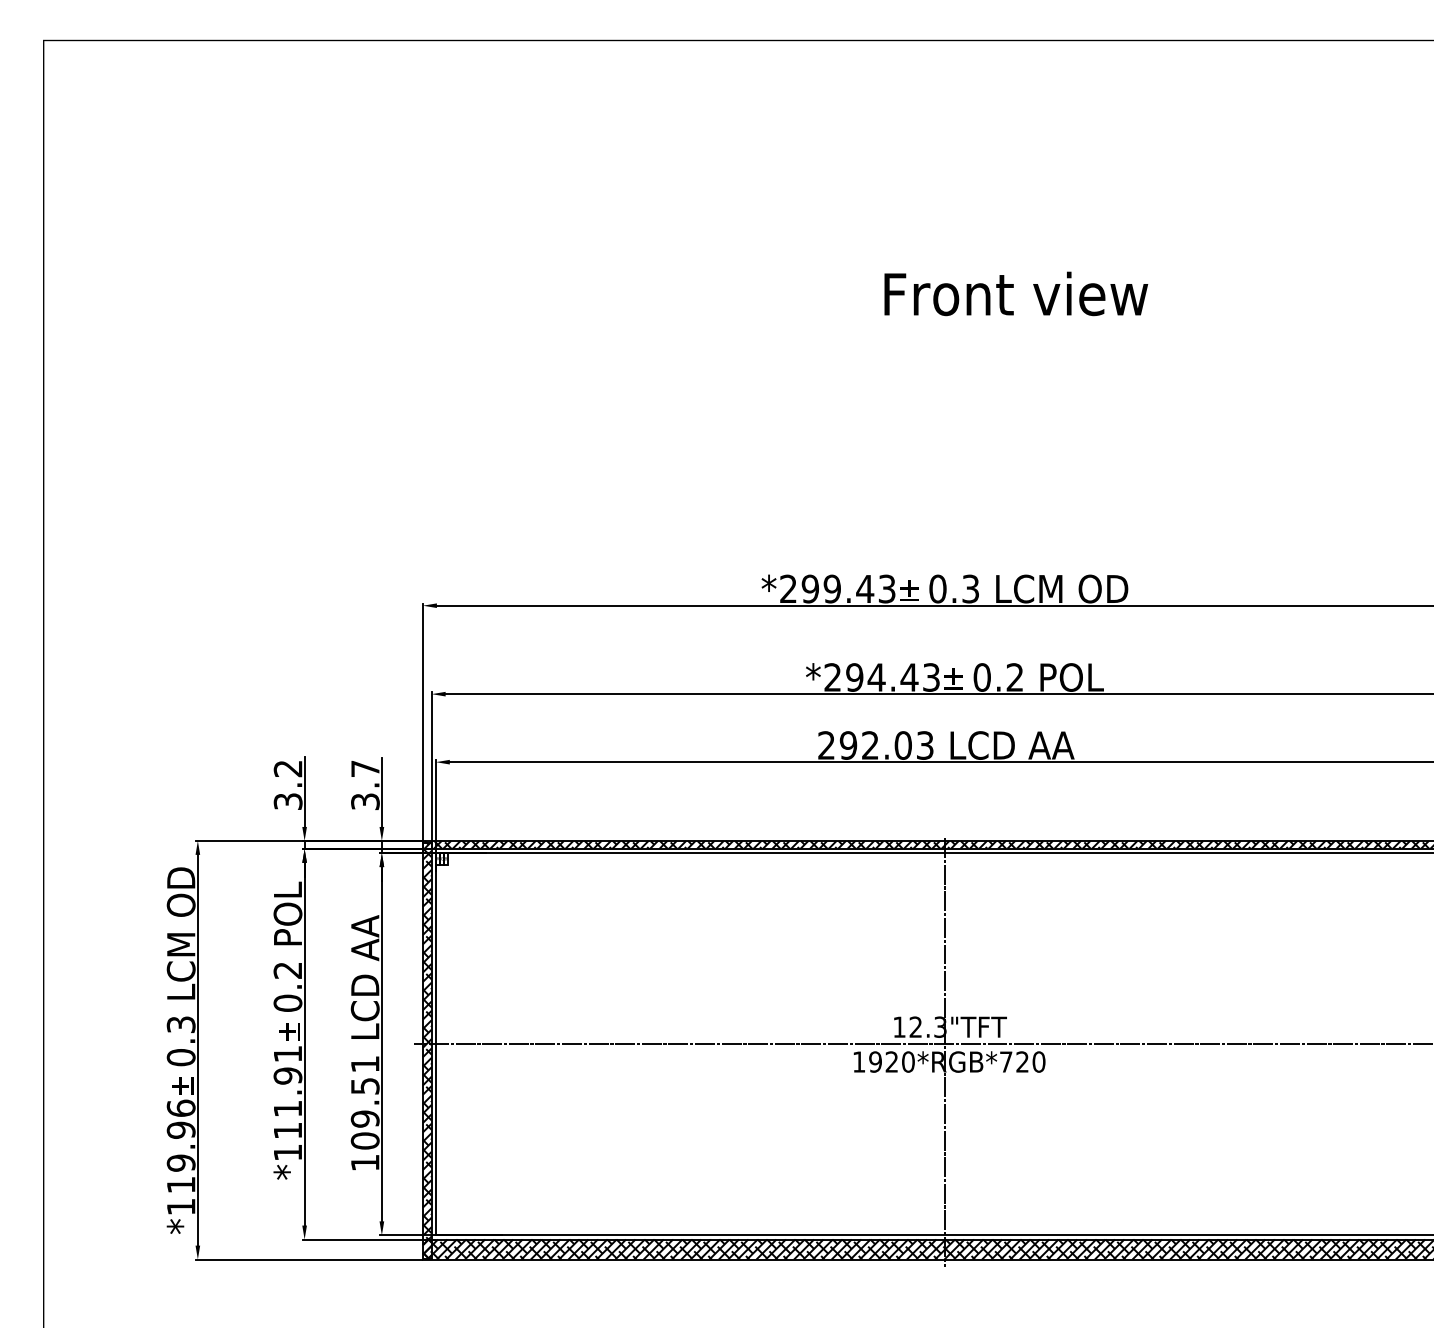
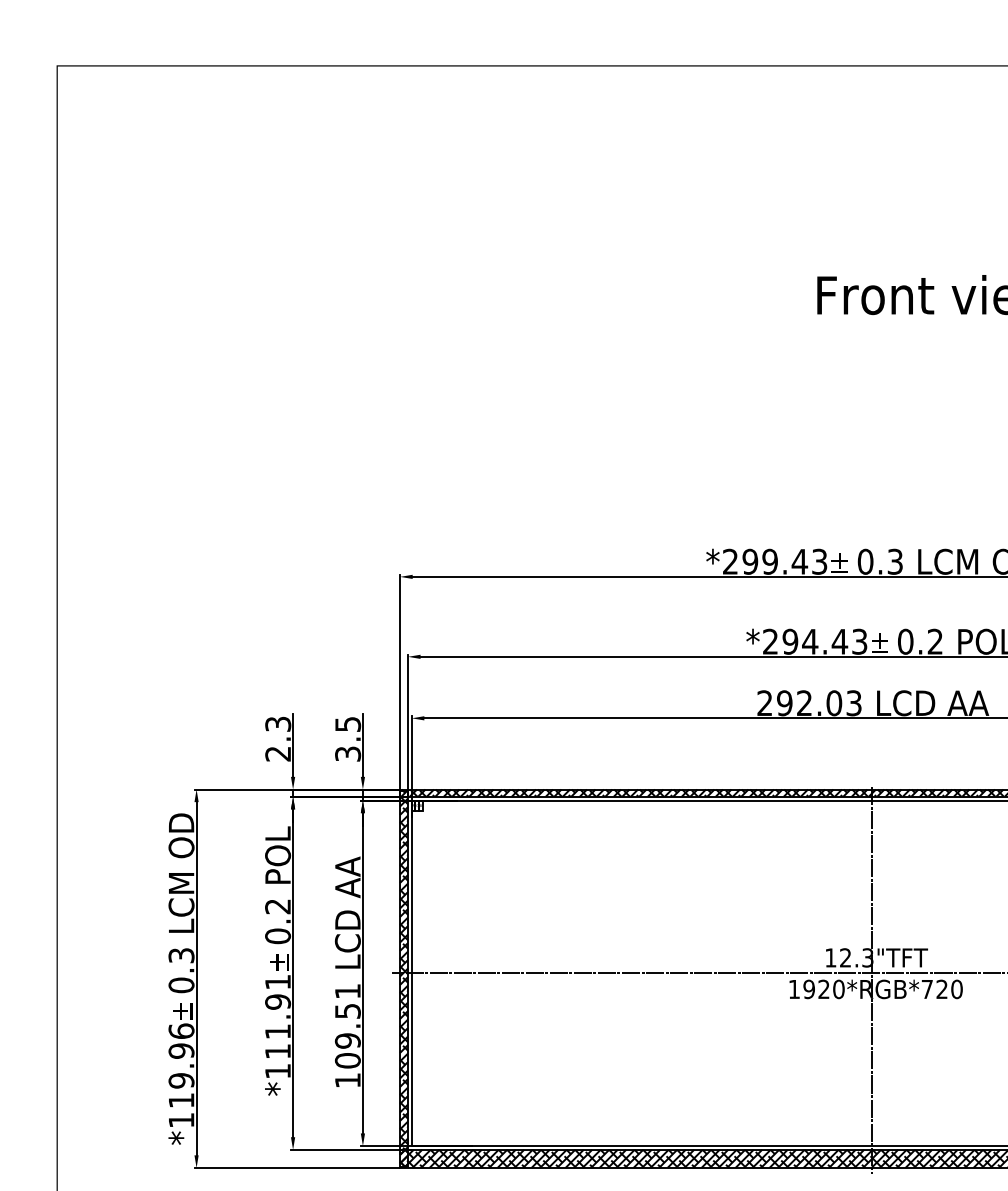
text: (365, 768) -> (348, 724), 3.7 -> 3.5
text: (288, 784) -> (278, 738), 3.2 -> 2.3

